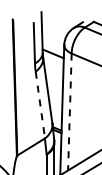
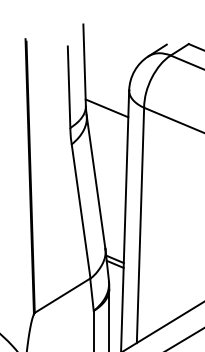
line: (40, 105) -> (81, 212), dashed -> solid
line: (69, 112) -> (139, 226), dashed -> solid

